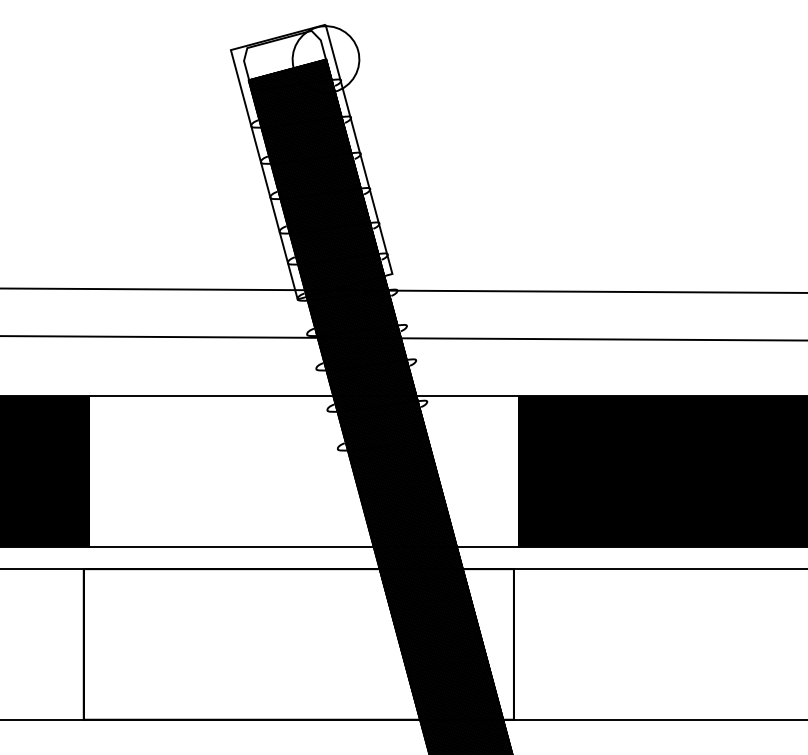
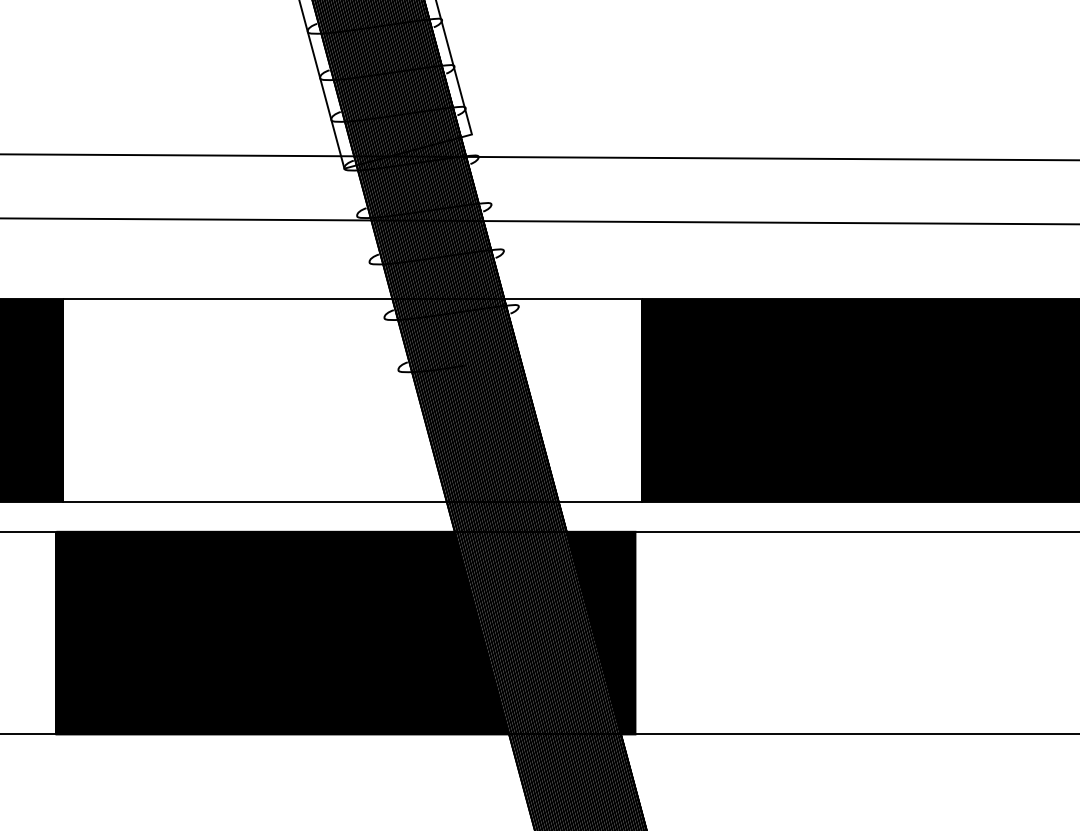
fill: (251, 644) -> (282, 633), added
fill: (487, 644) -> (599, 633), added

